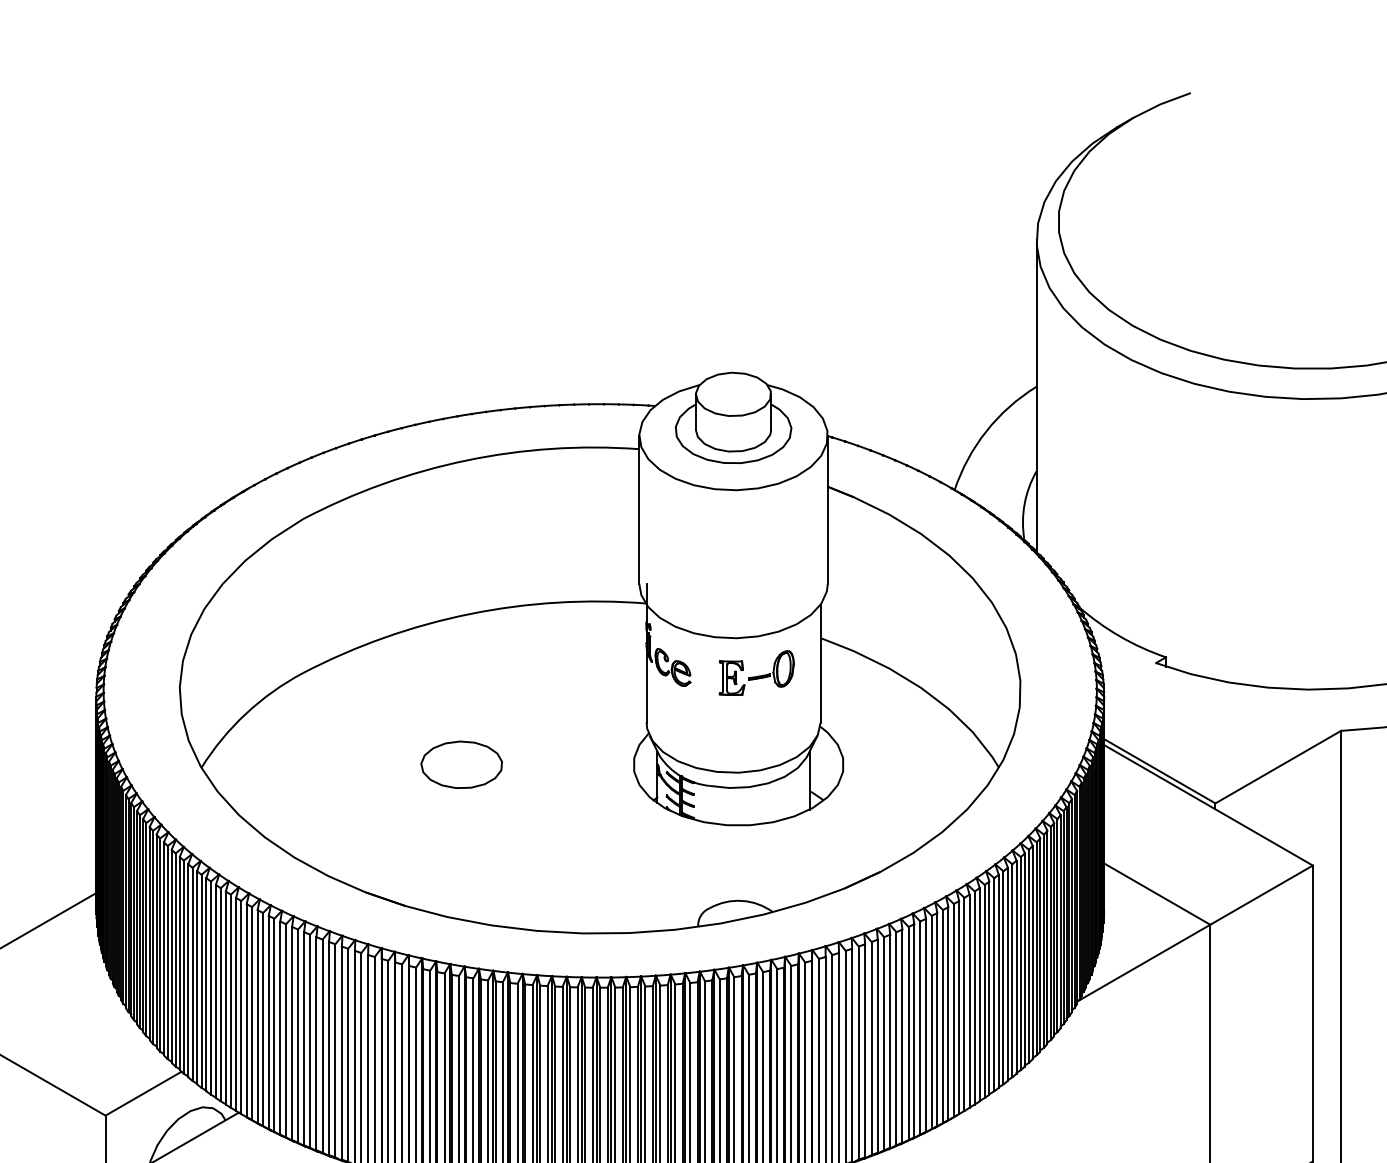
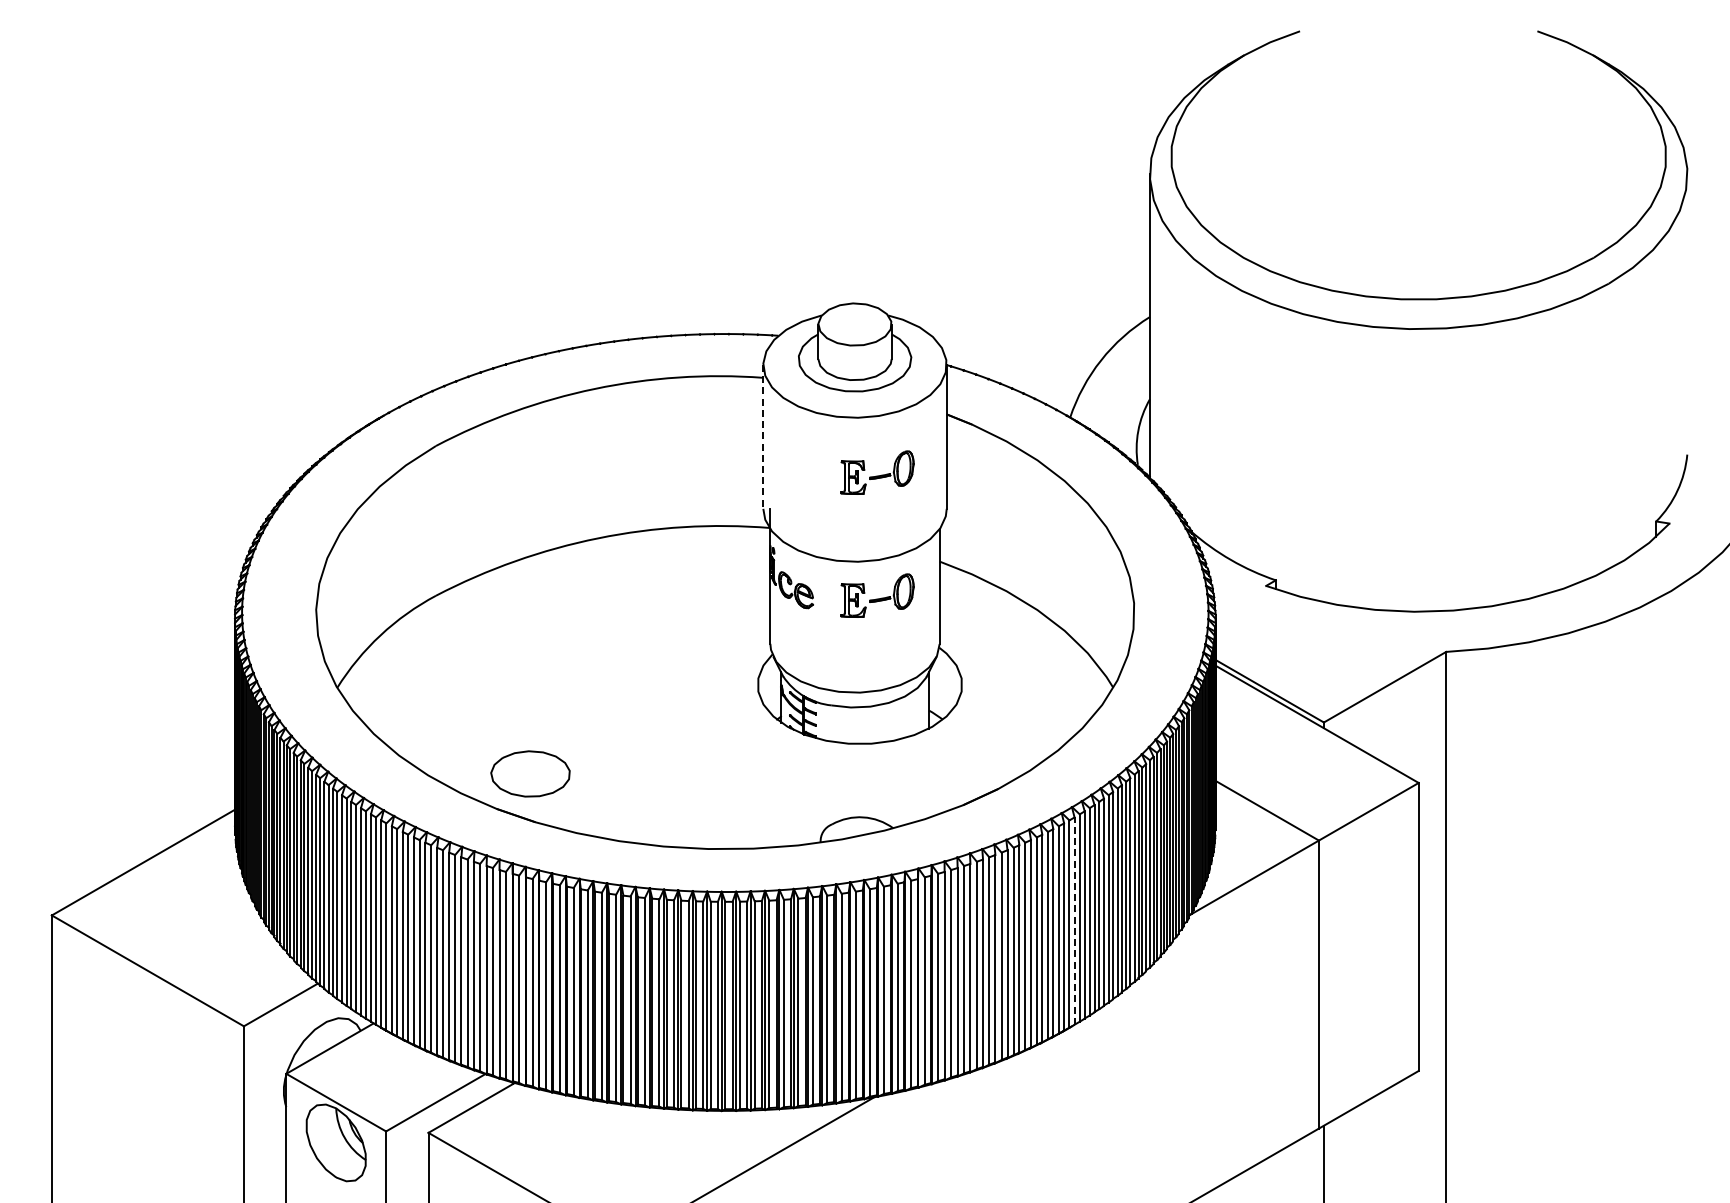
line: (639, 510) -> (763, 437), solid -> dashed
part: (756, 546) -> (877, 472), added
part: (461, 764) -> (530, 773), moved
line: (959, 1007) -> (1074, 921), solid -> dashed

